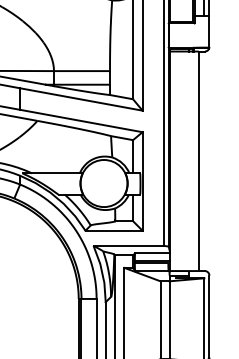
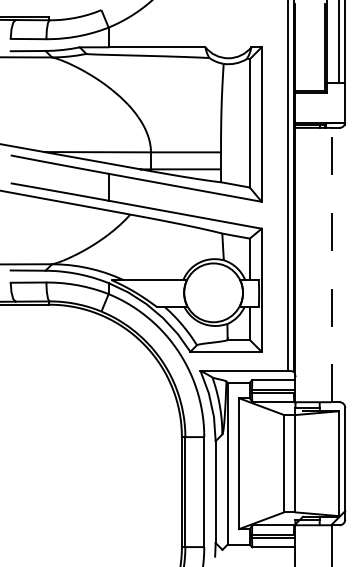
line: (198, 160) -> (331, 264), solid -> dashed

